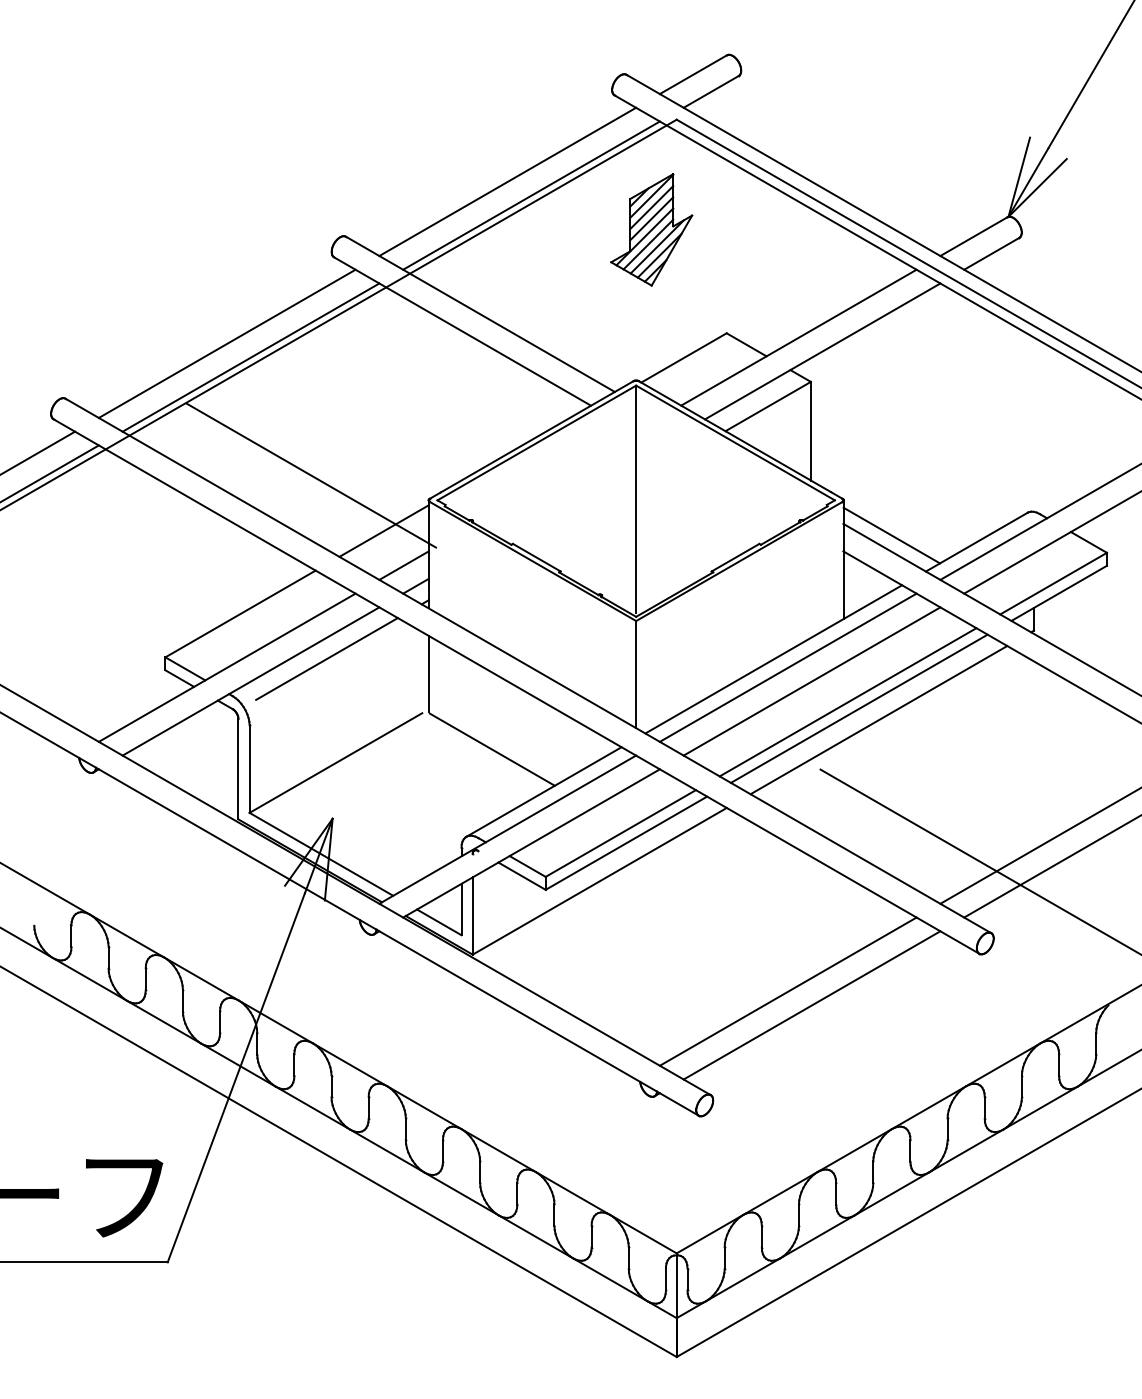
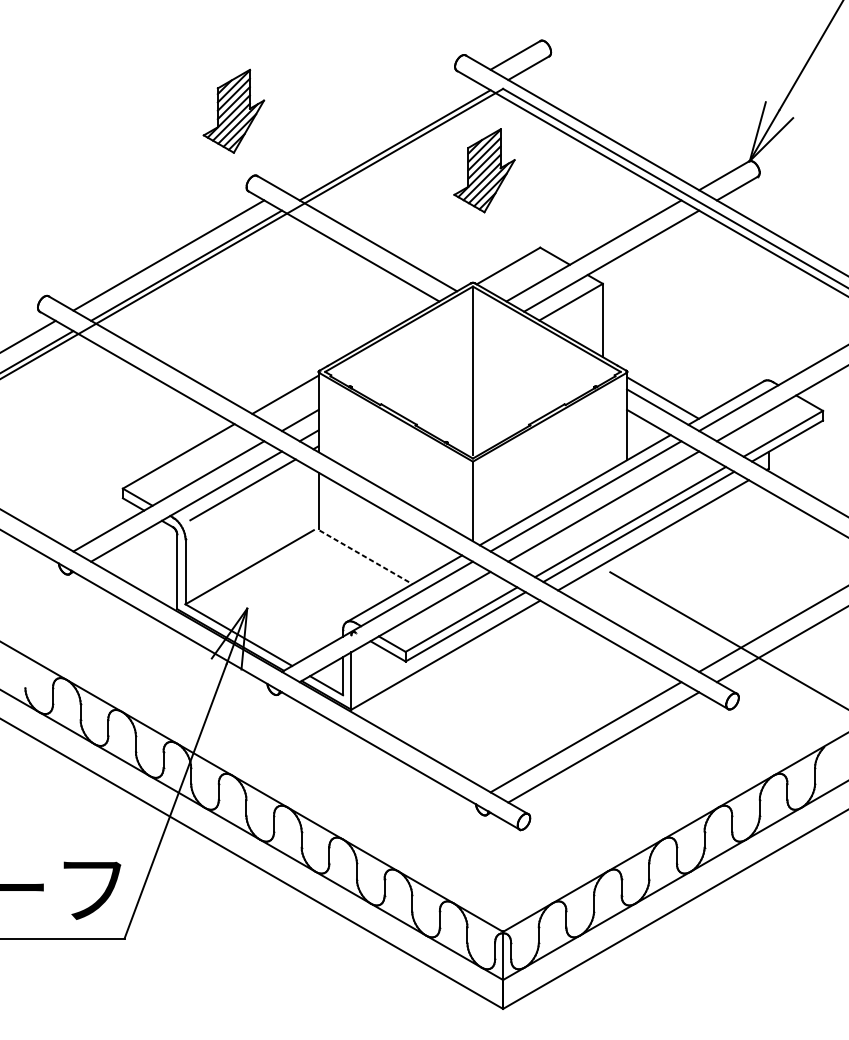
part: (314, 149) -> (233, 111), added
line: (507, 181) -> (377, 134), removed
line: (310, 475) -> (230, 353), removed
line: (492, 749) -> (366, 557), solid -> dashed

